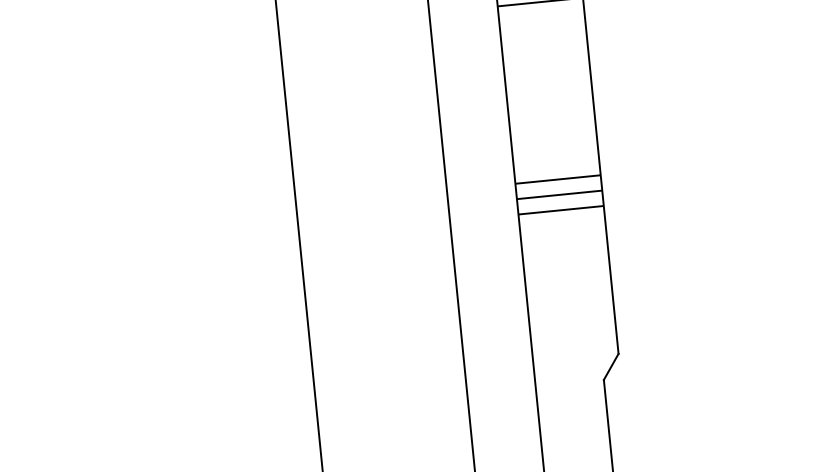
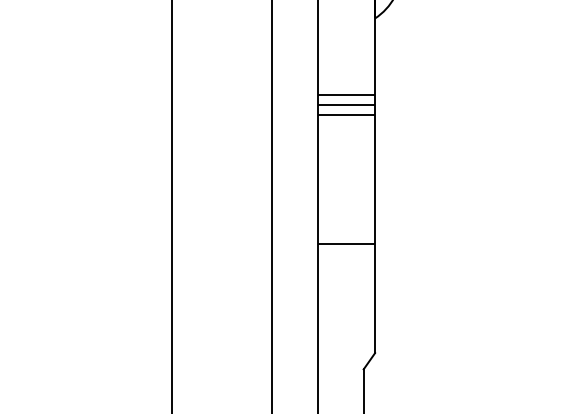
line: (557, 179) -> (346, 233), removed
line: (560, 210) -> (346, 254), removed

